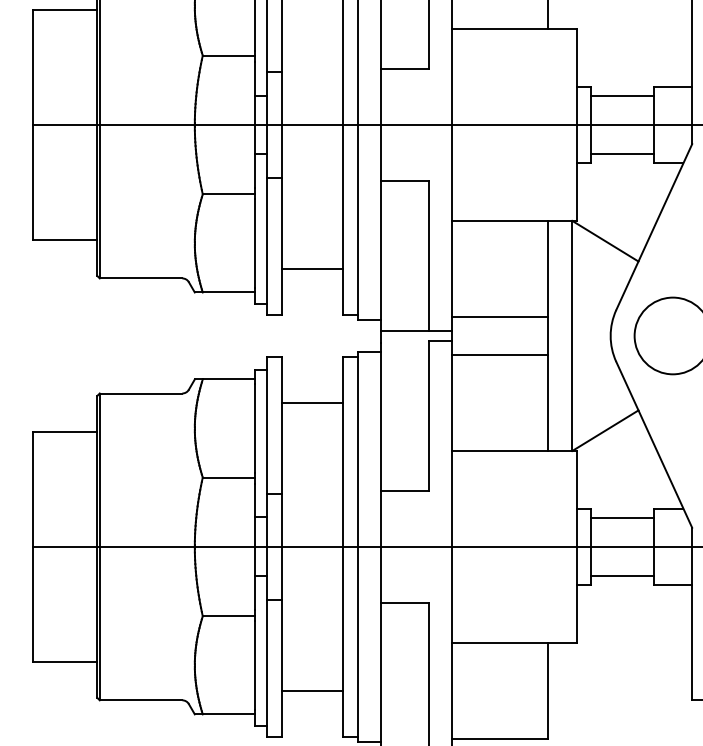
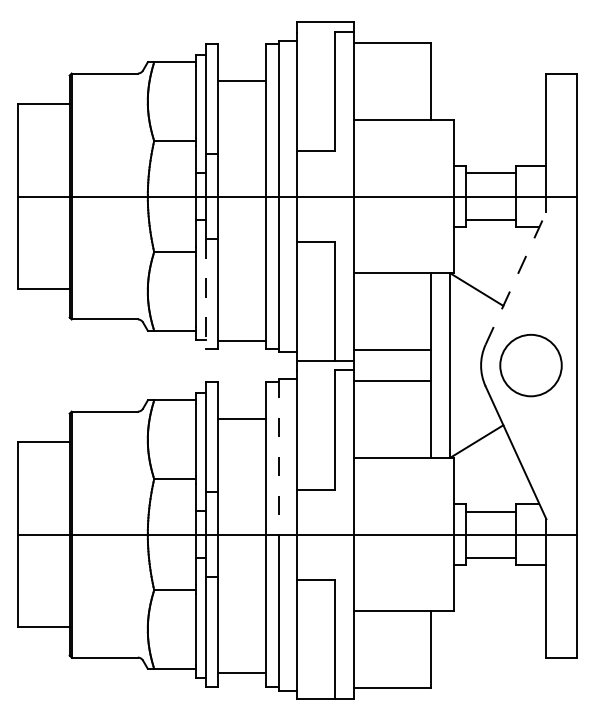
line: (654, 226) -> (516, 277), solid -> dashed
line: (266, 247) -> (205, 294), solid -> dashed
line: (311, 268) -> (241, 340), moved
line: (357, 449) -> (278, 456), solid -> dashed
line: (311, 690) -> (241, 672), moved

